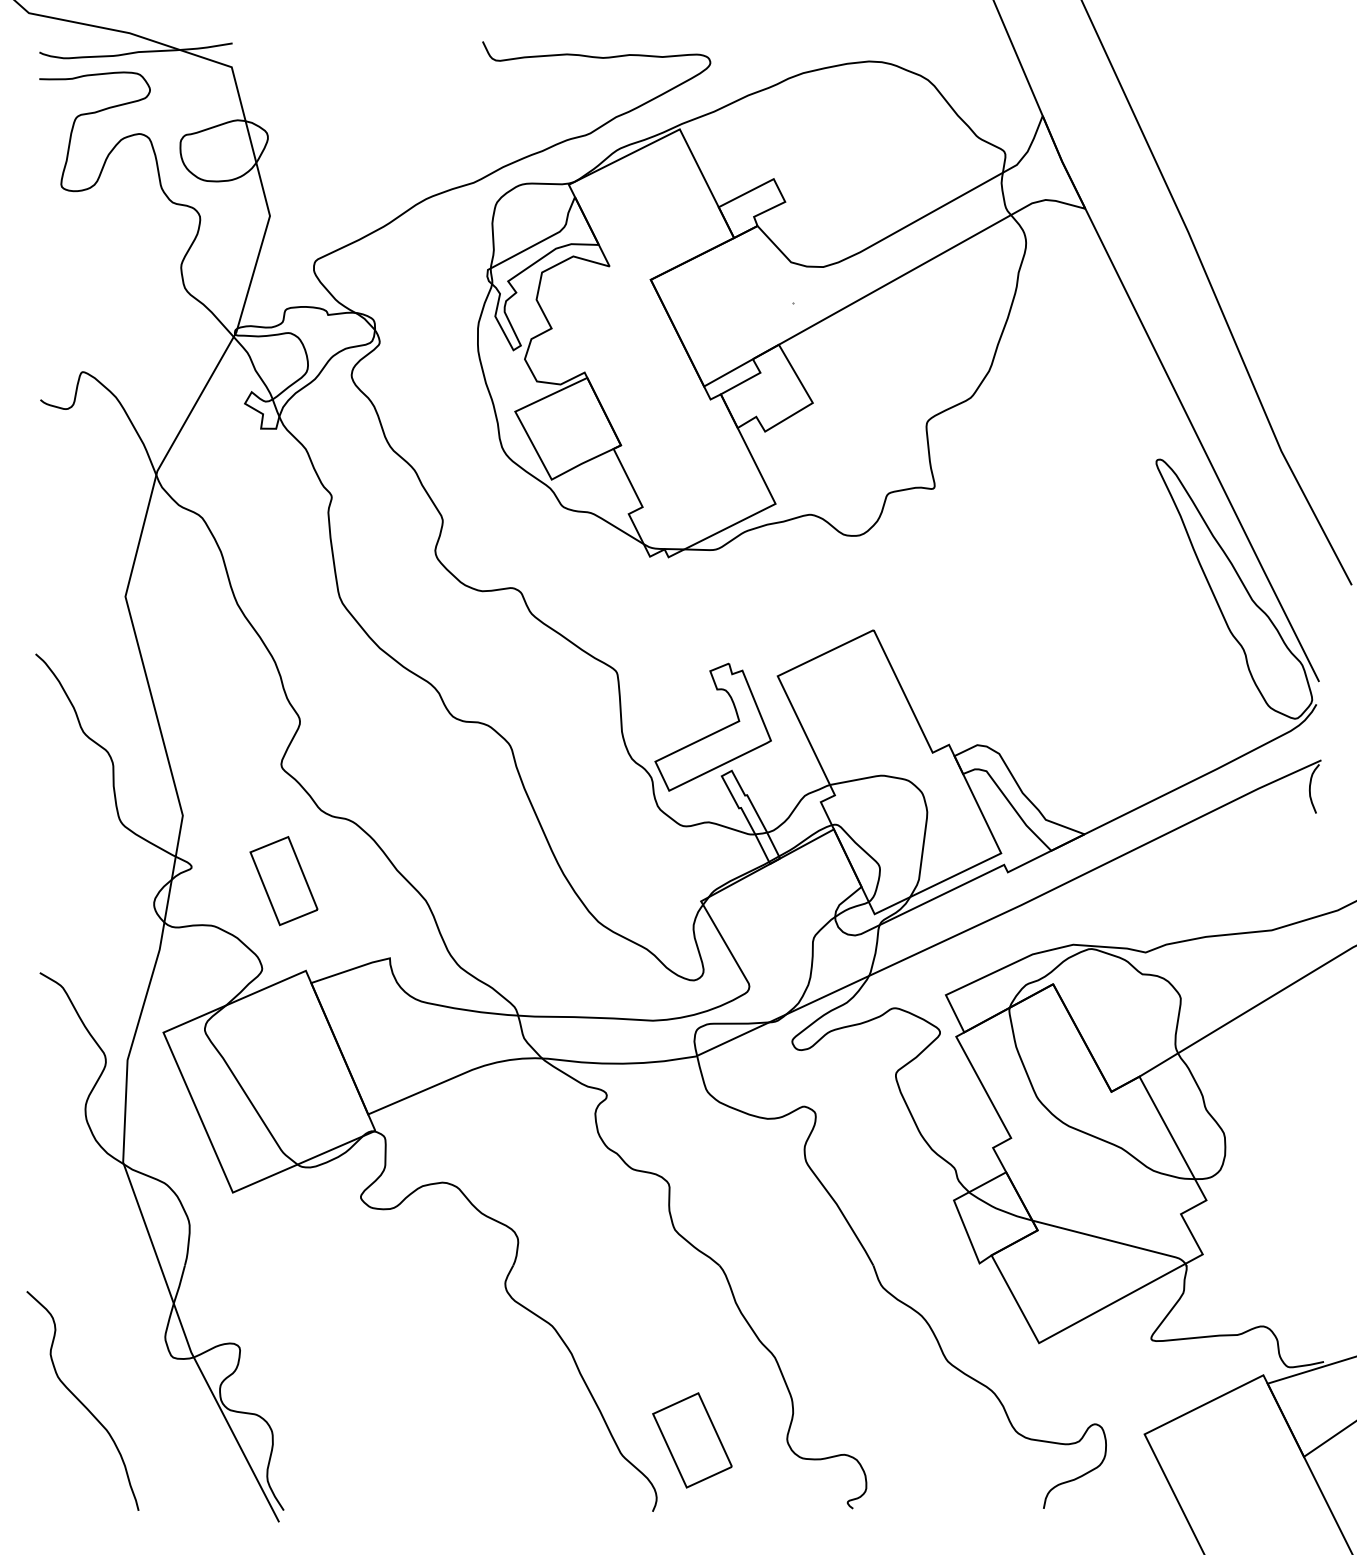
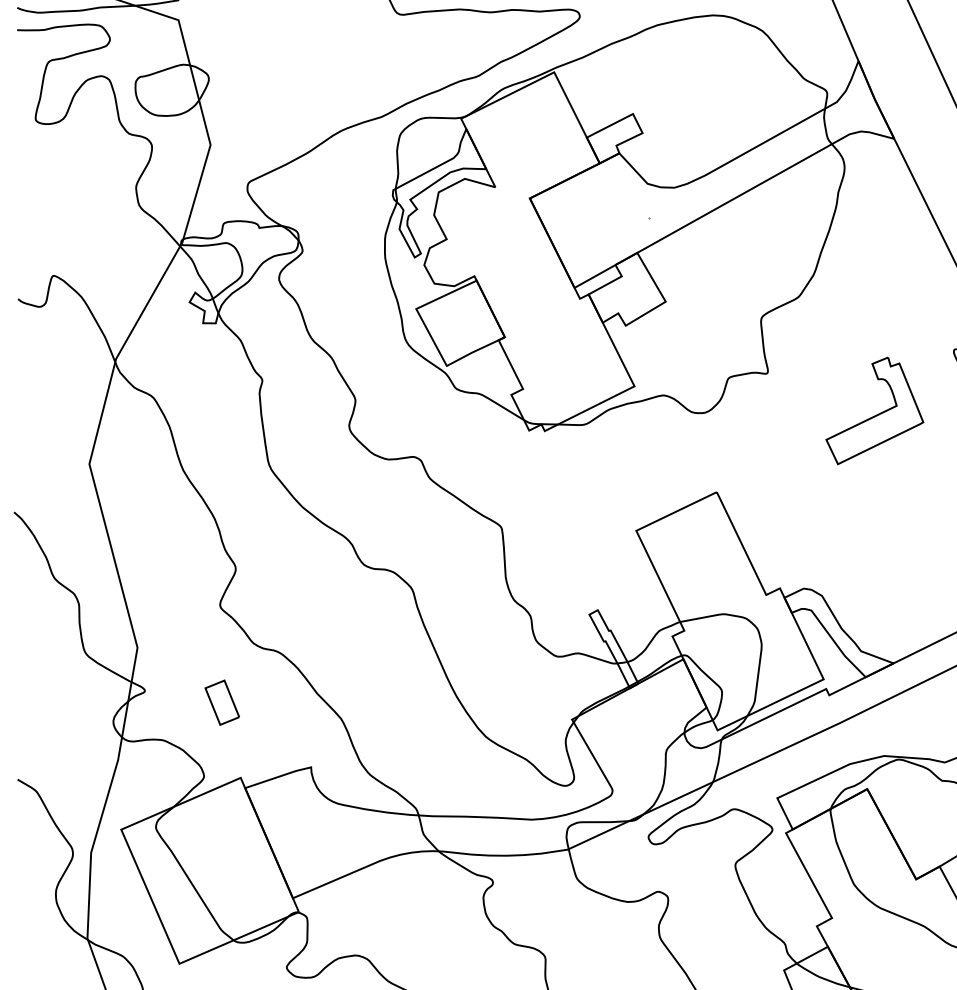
part: (712, 726) -> (874, 410), moved
part: (283, 881) -> (221, 702), size x0.6

